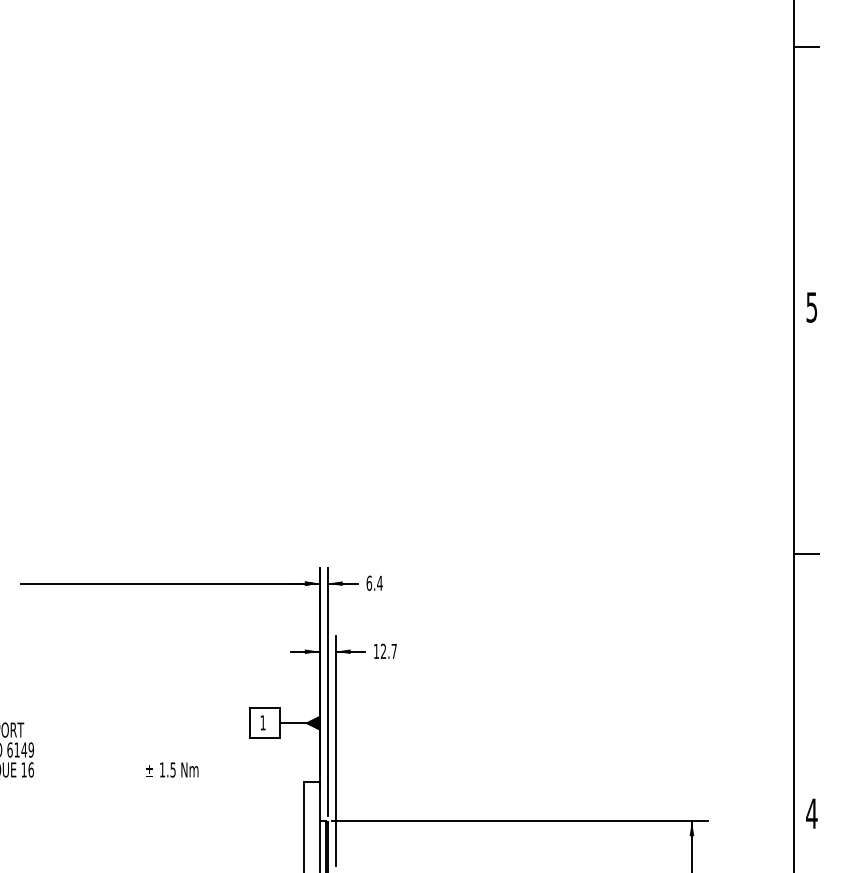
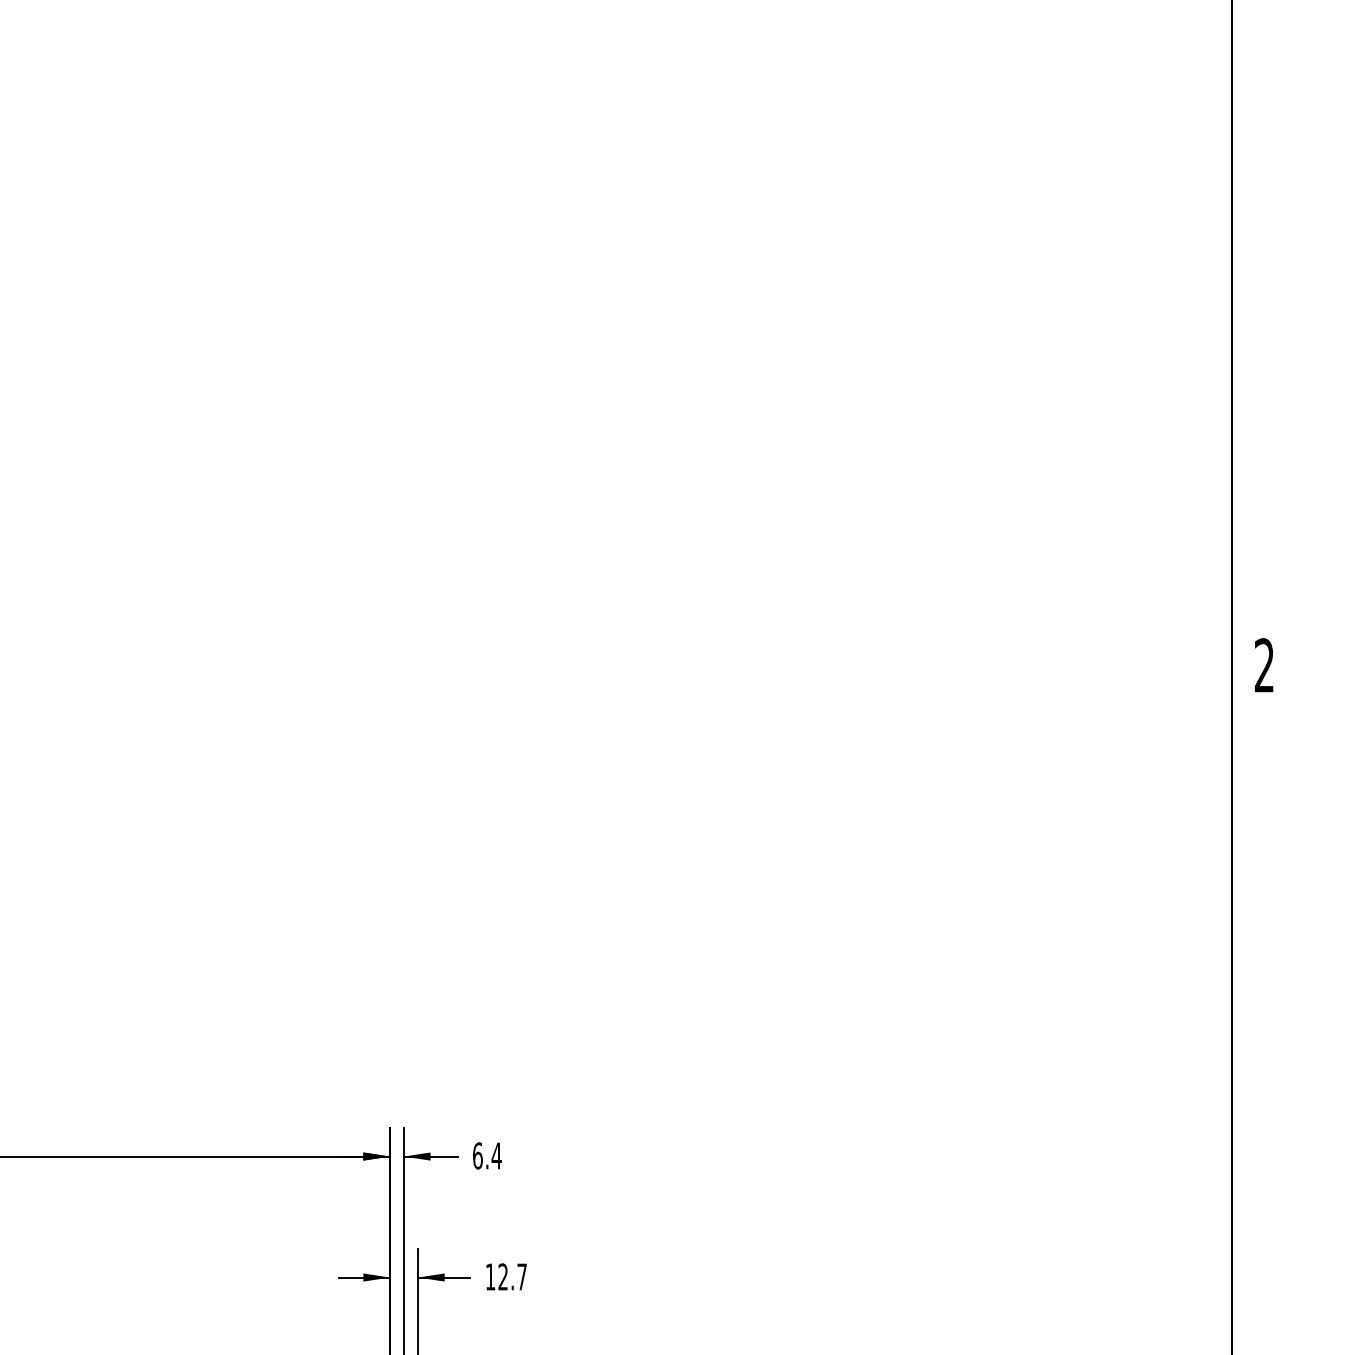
line: (805, 47) -> (1253, 203), removed
text: (811, 307) -> (1263, 665), 5 -> 2
line: (805, 553) -> (1253, 1102), removed

